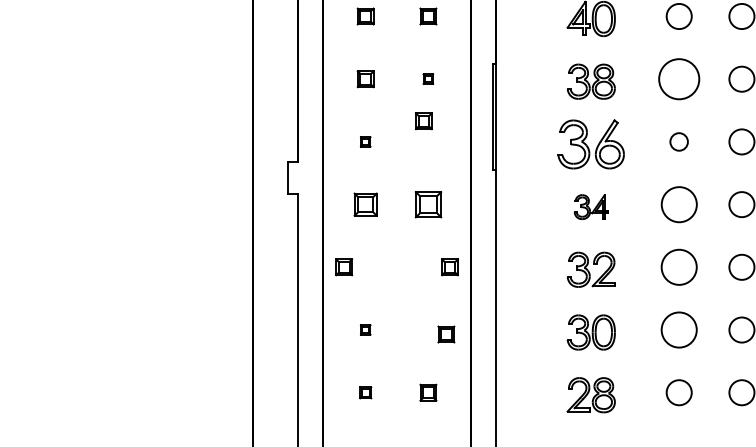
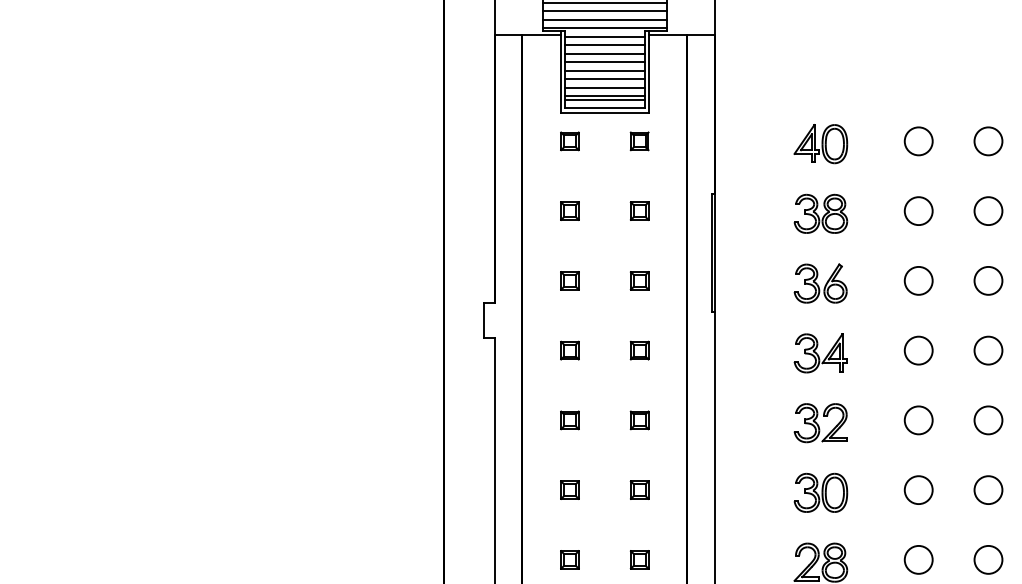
part: (428, 78) -> (639, 210), size x1.67
circle: (679, 79) -> (918, 211), size x0.62
part: (423, 120) -> (639, 280), moved
part: (365, 141) -> (569, 280), size x1.67
circle: (679, 141) -> (918, 280), size x1.43
part: (590, 144) -> (820, 283), size x0.71
part: (365, 204) -> (569, 350), size x0.71
part: (428, 204) -> (639, 350), size x0.62
circle: (679, 204) -> (918, 350), size x0.71
part: (590, 207) -> (820, 353), size x1.43
part: (343, 267) -> (569, 420), moved
part: (449, 267) -> (639, 420), moved
circle: (679, 267) -> (918, 420), size x0.71
part: (365, 329) -> (569, 489), size x1.67
circle: (679, 330) -> (918, 490), size x0.71
part: (446, 333) -> (639, 489), moved
part: (365, 392) -> (569, 559), size x1.43

